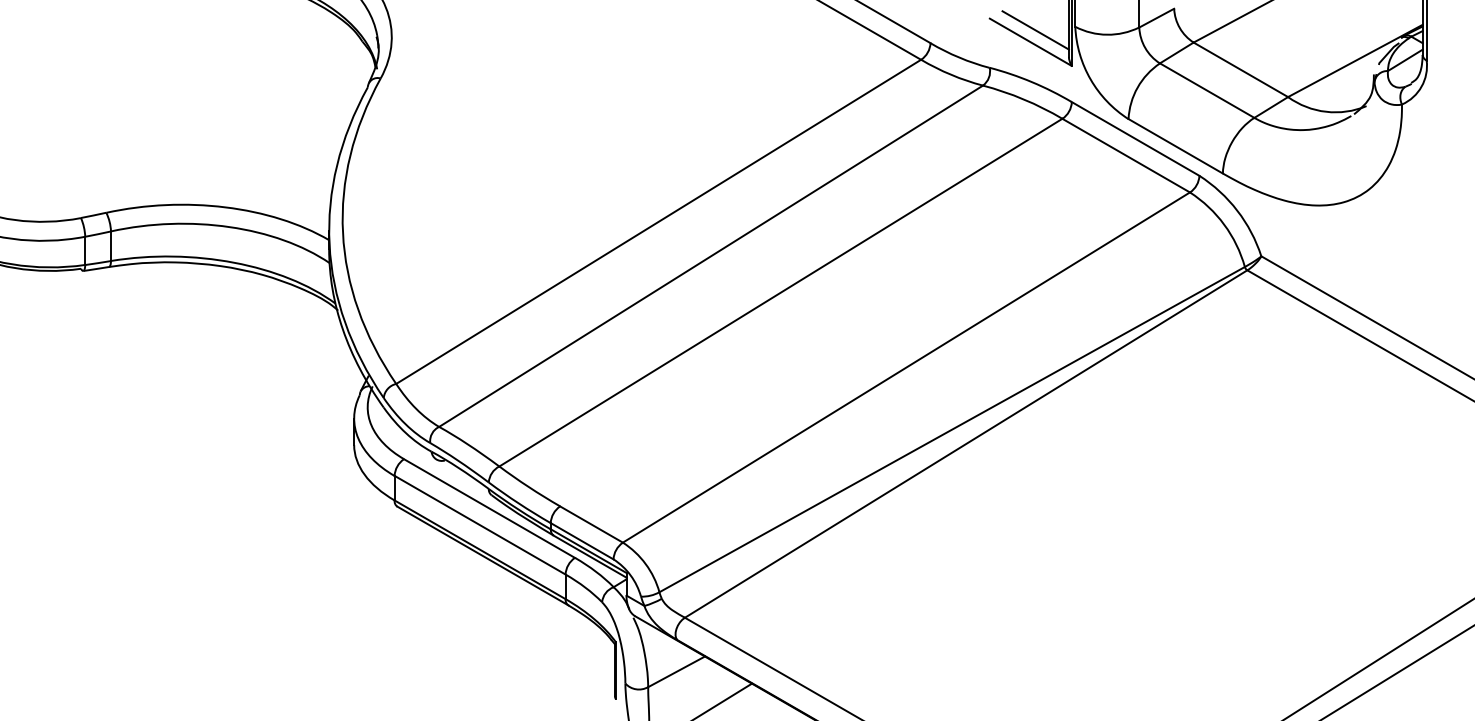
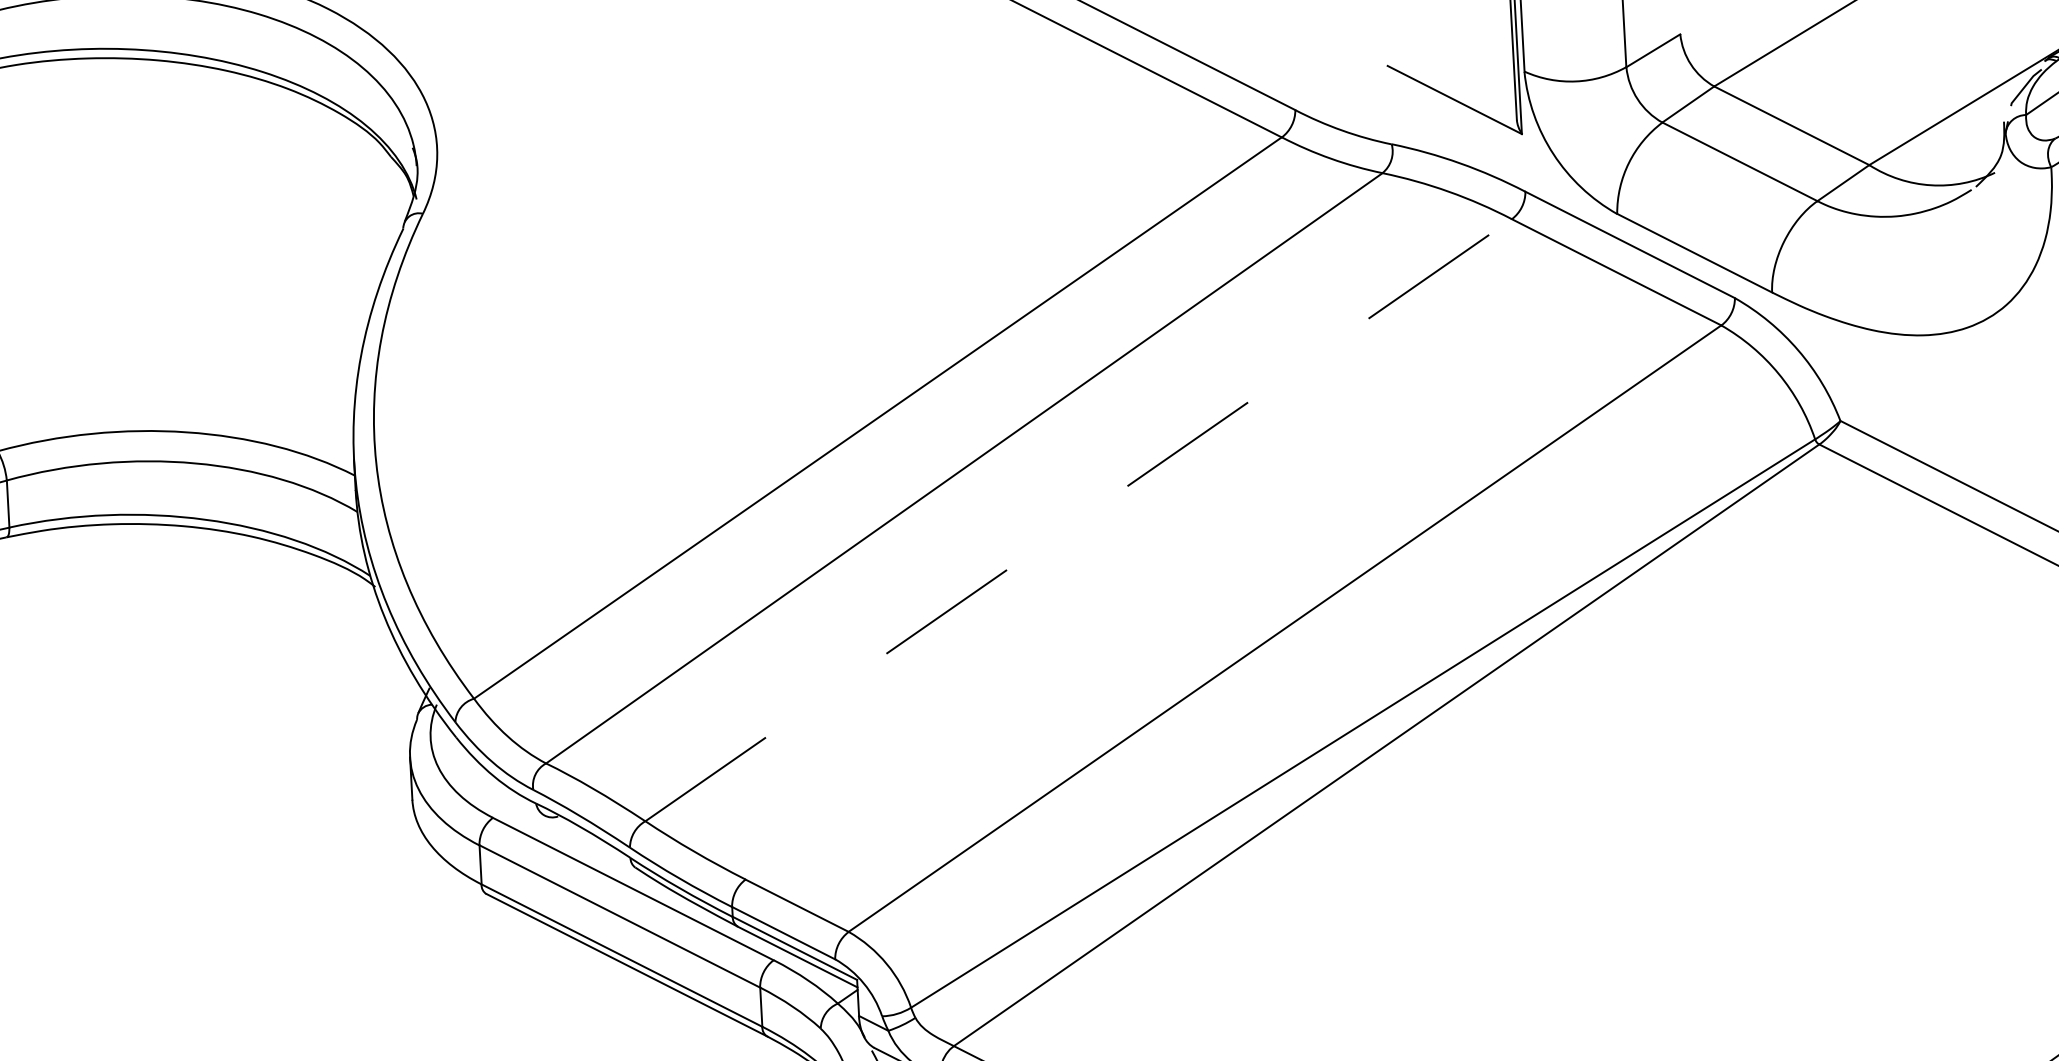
line: (1035, 30) -> (1461, 80), removed
line: (780, 292) -> (1077, 520), solid -> dashed

